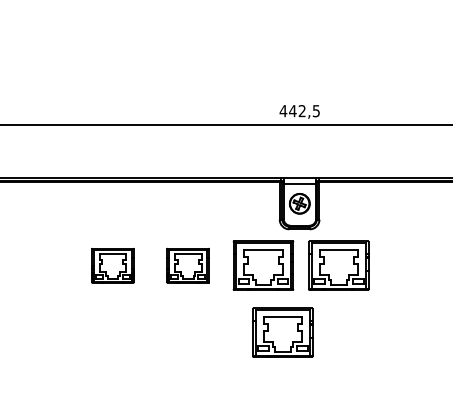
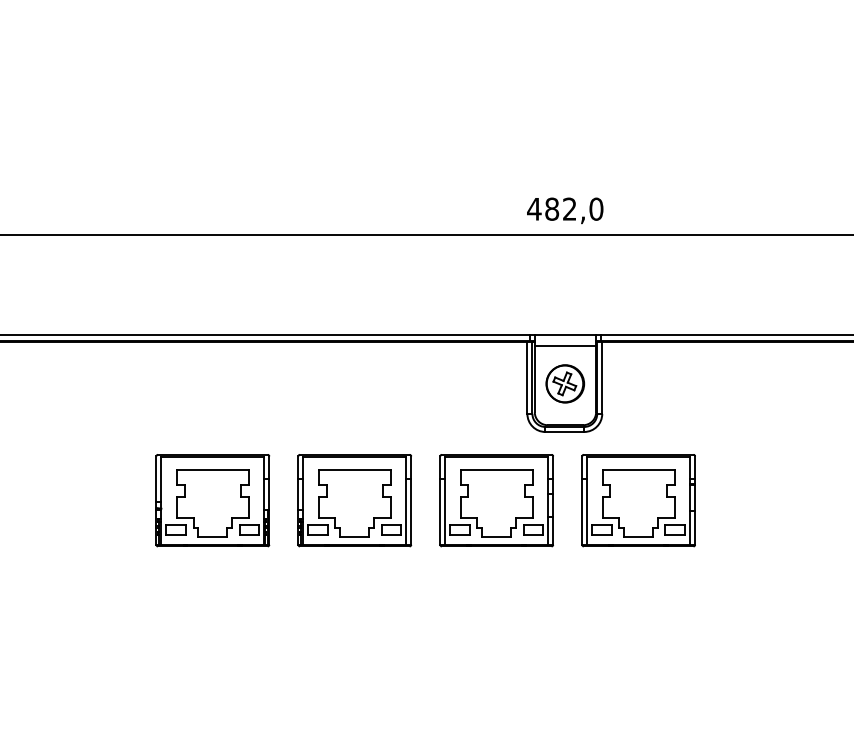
text: (304, 111) -> (574, 209), 442,5 -> 482,0
part: (112, 265) -> (212, 500), size x1.43
part: (187, 265) -> (353, 500), size x1.43
part: (282, 332) -> (532, 626), removed

